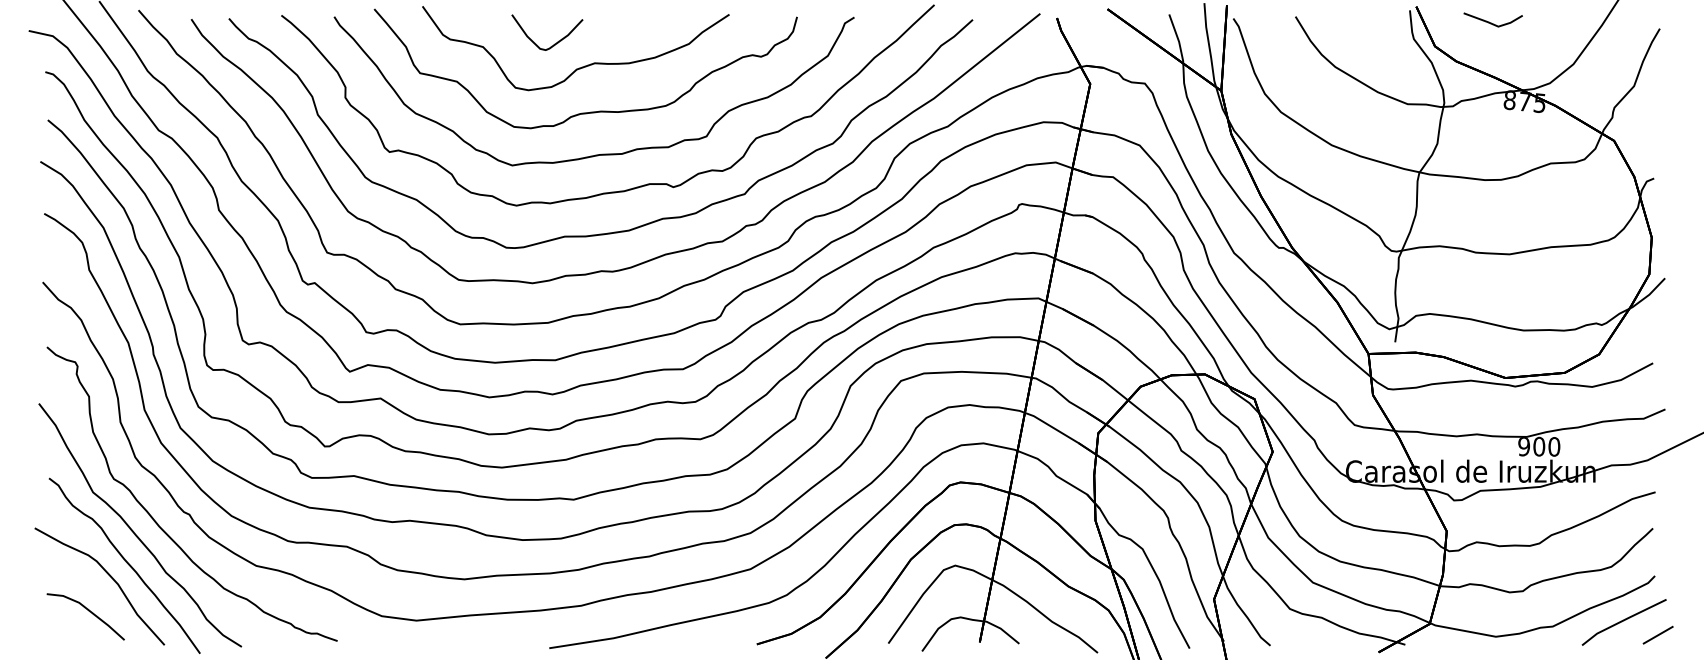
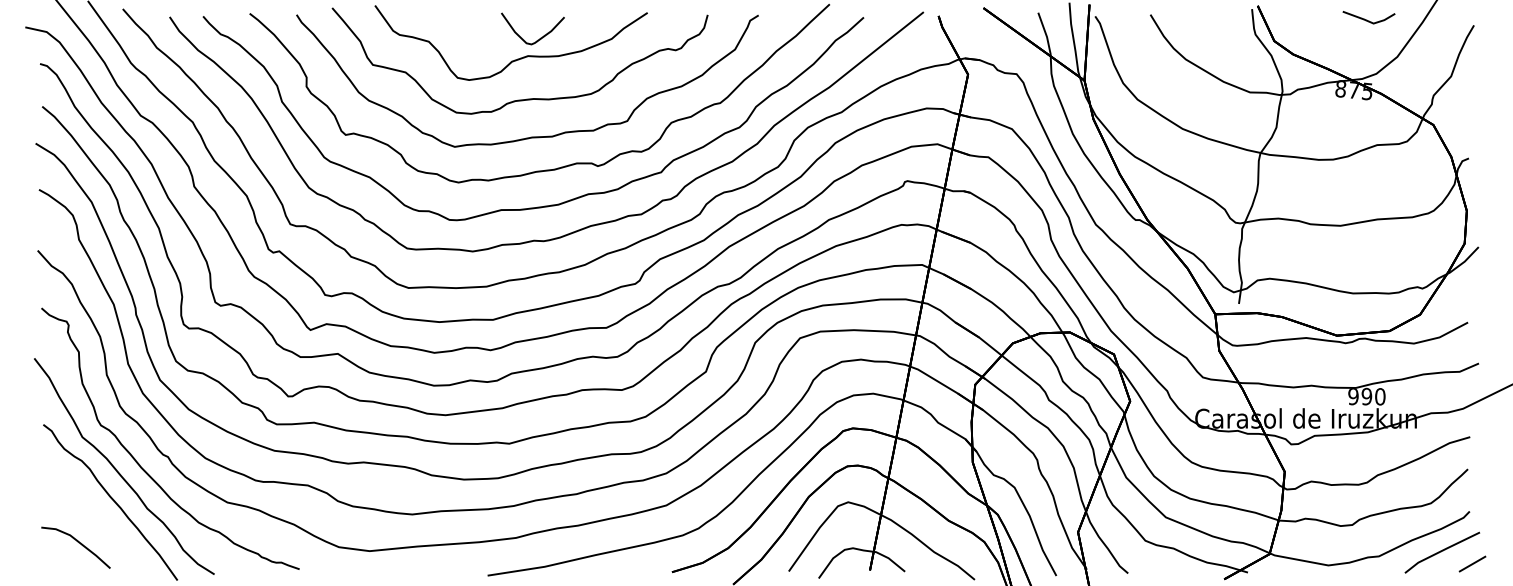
line: (1491, 22) -> (1367, 19), moved
curve: (555, 42) -> (540, 37), moved
text: (1538, 446) -> (1366, 396), 900 -> 990
curve: (108, 576) -> (96, 511), removed

